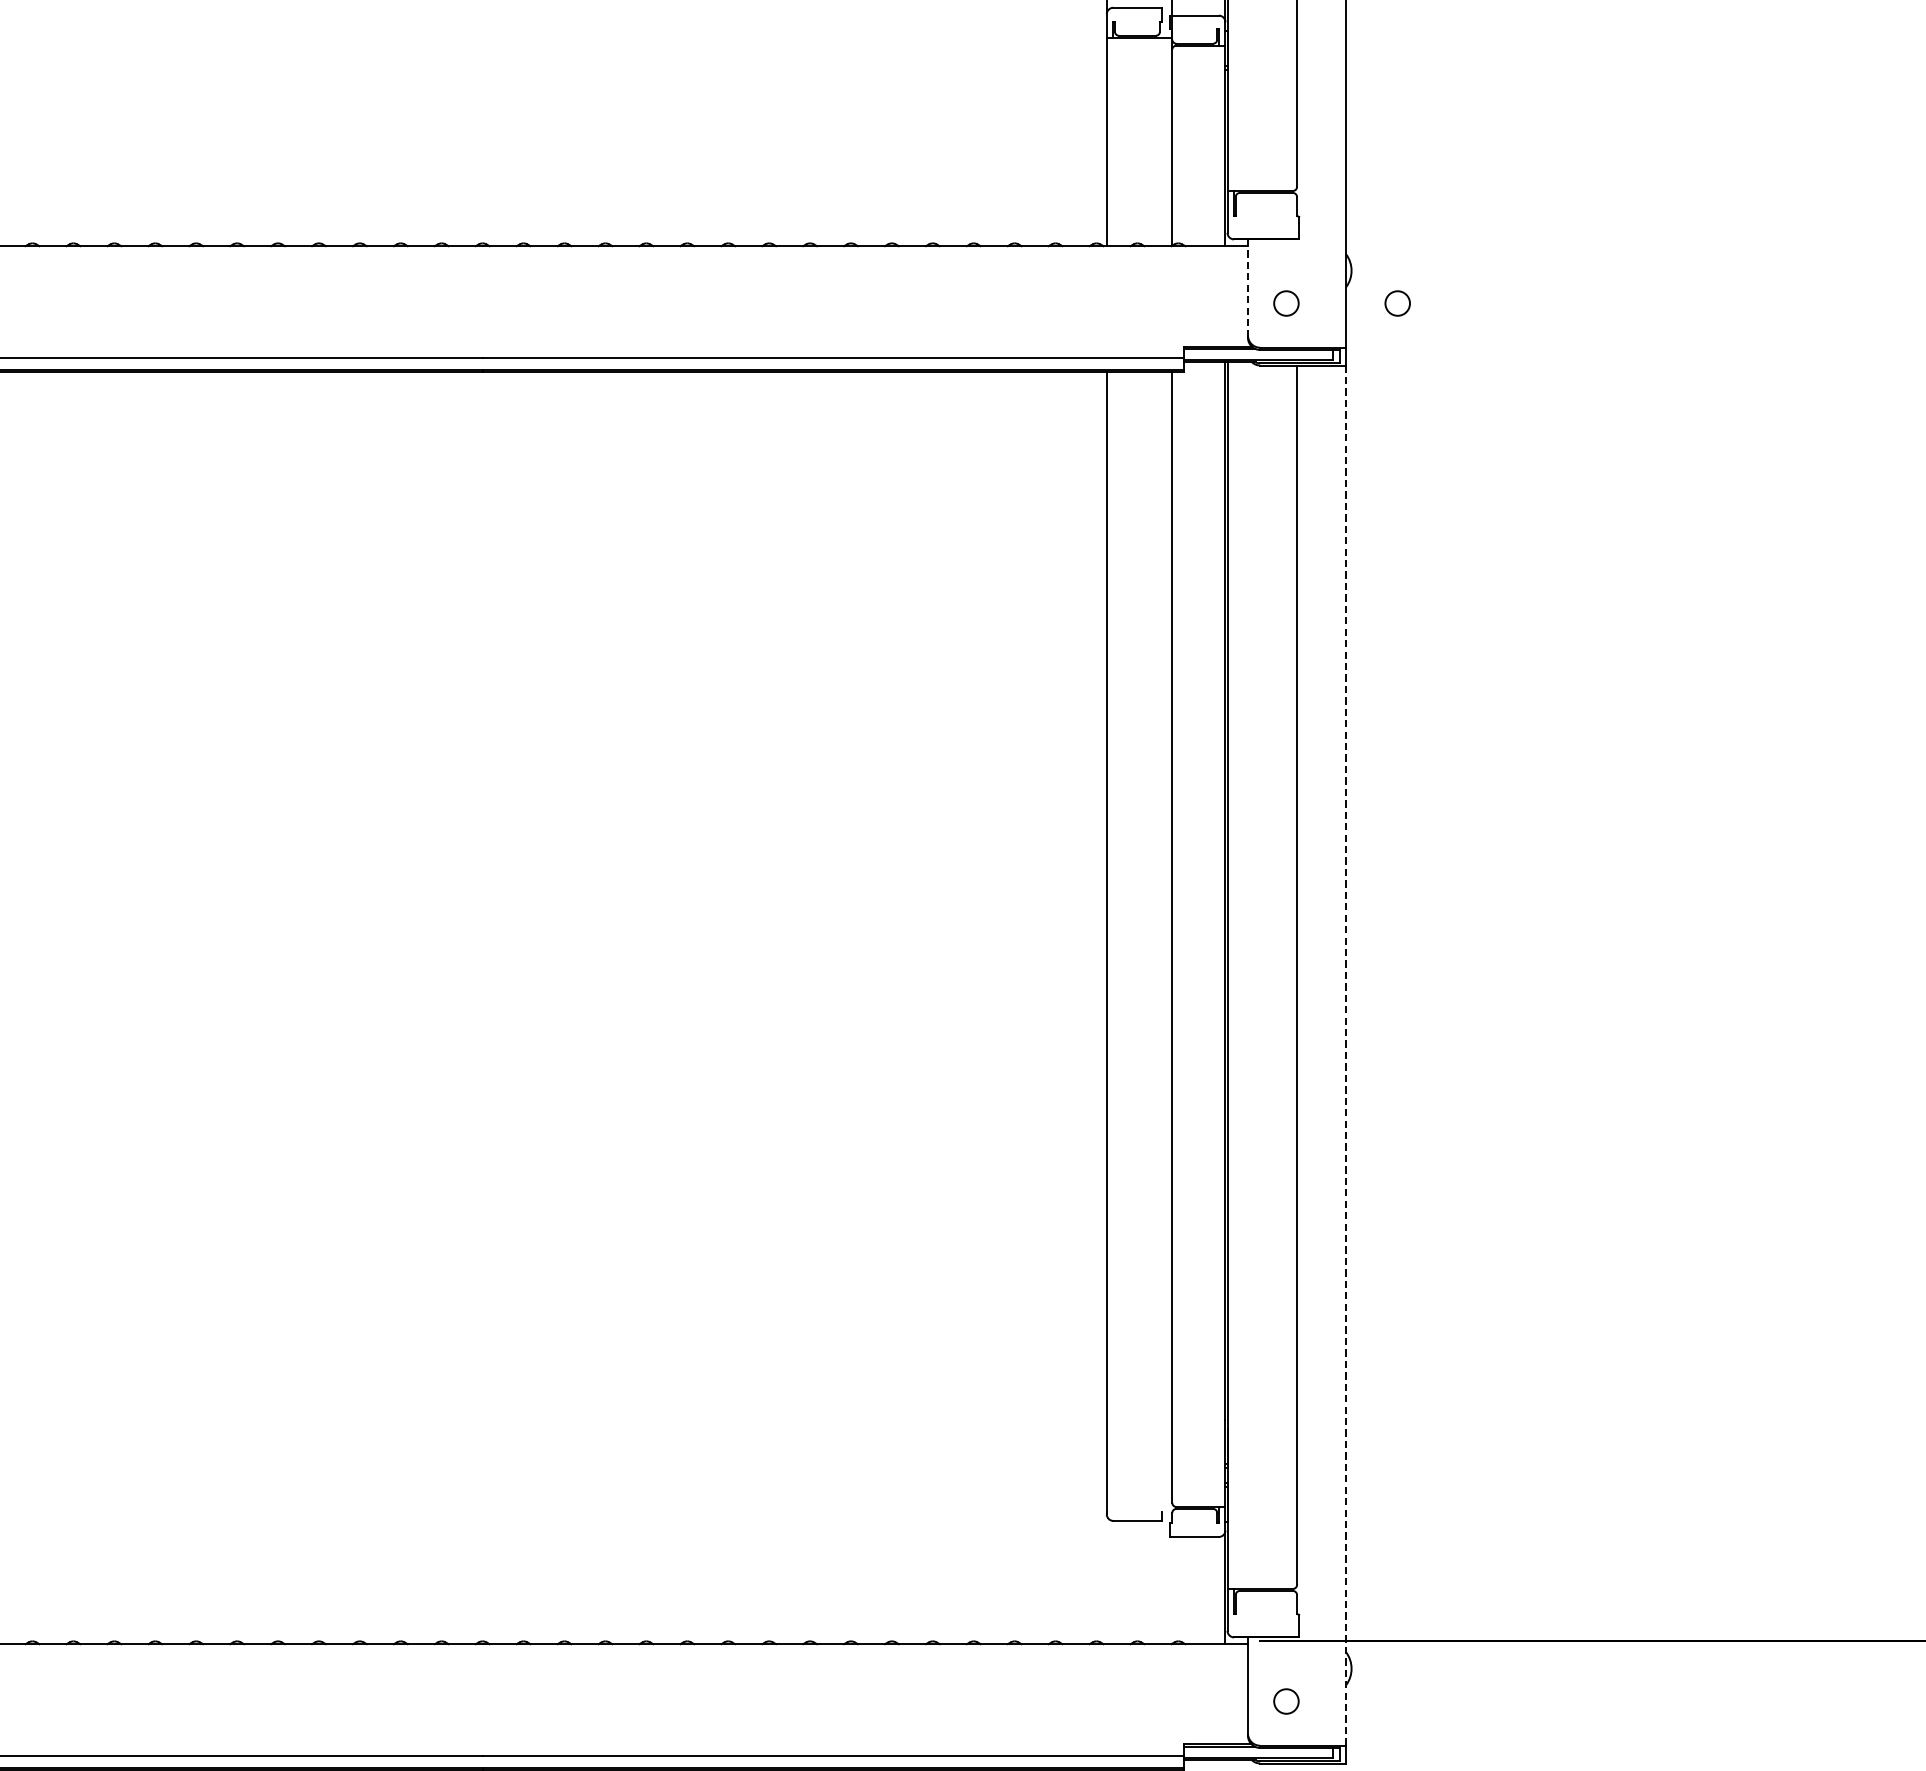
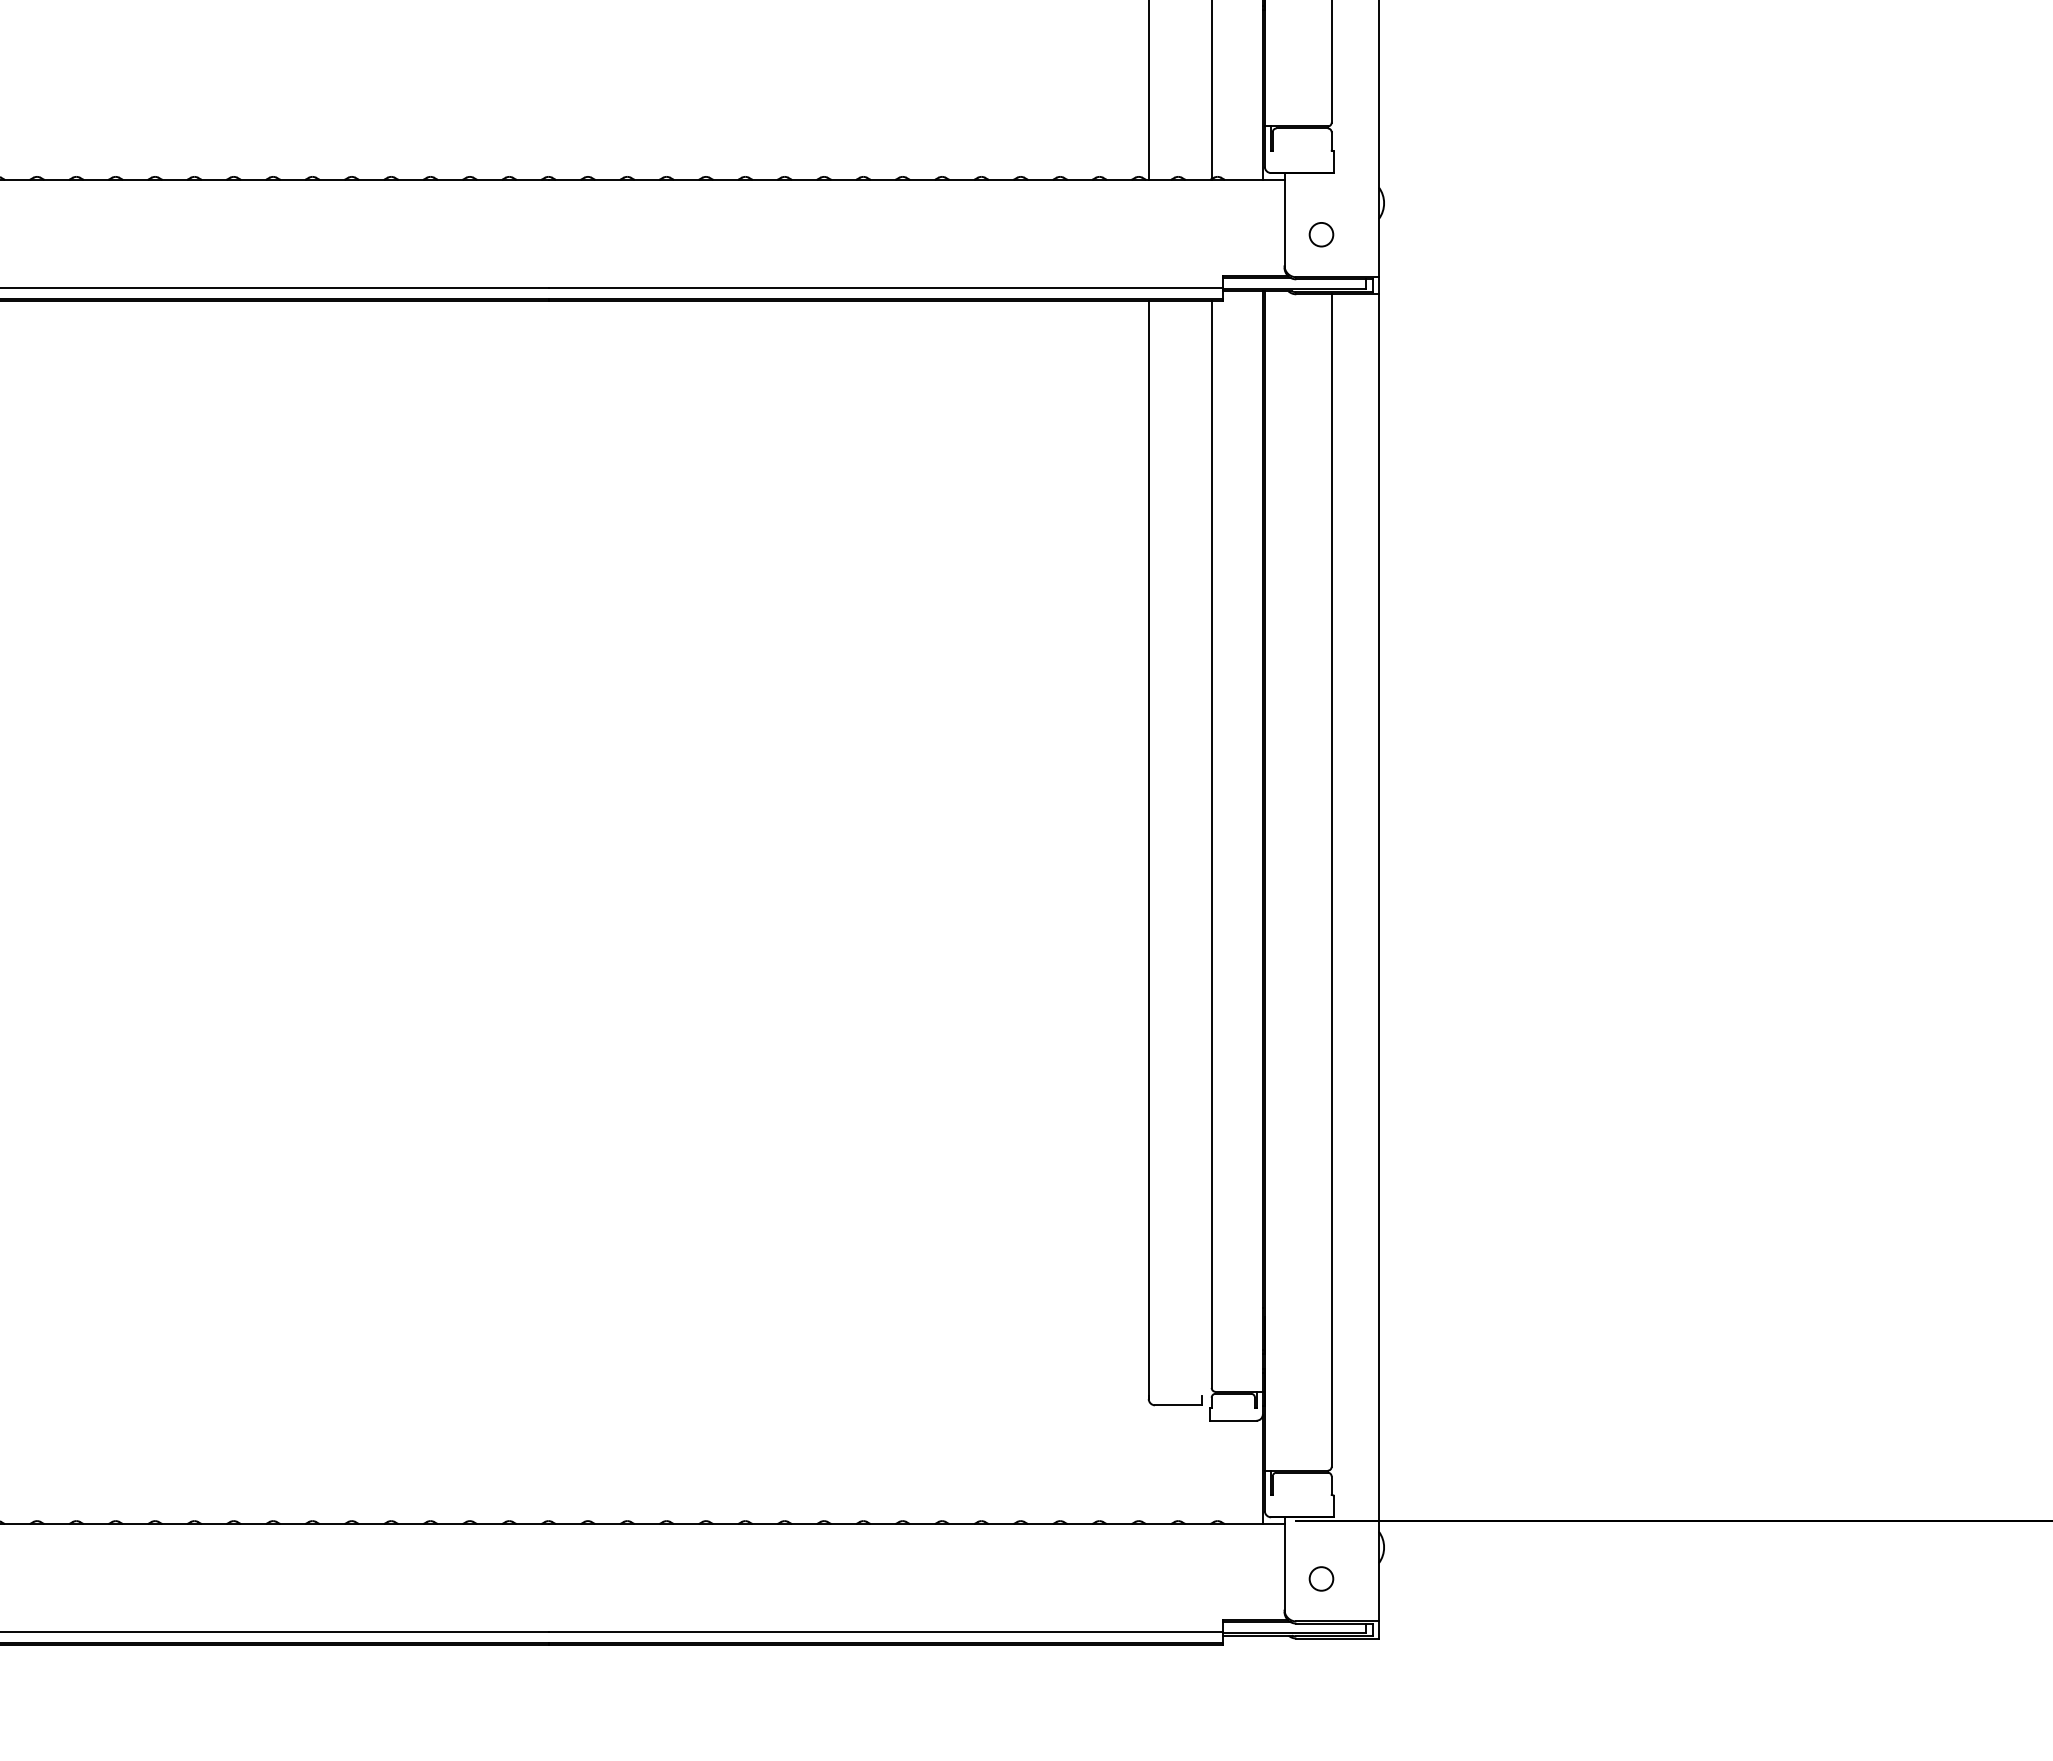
line: (1247, 287) -> (1284, 219), dashed -> solid
circle: (1397, 303) -> (1428, 234), removed
line: (1345, 1055) -> (1378, 957), dashed -> solid

